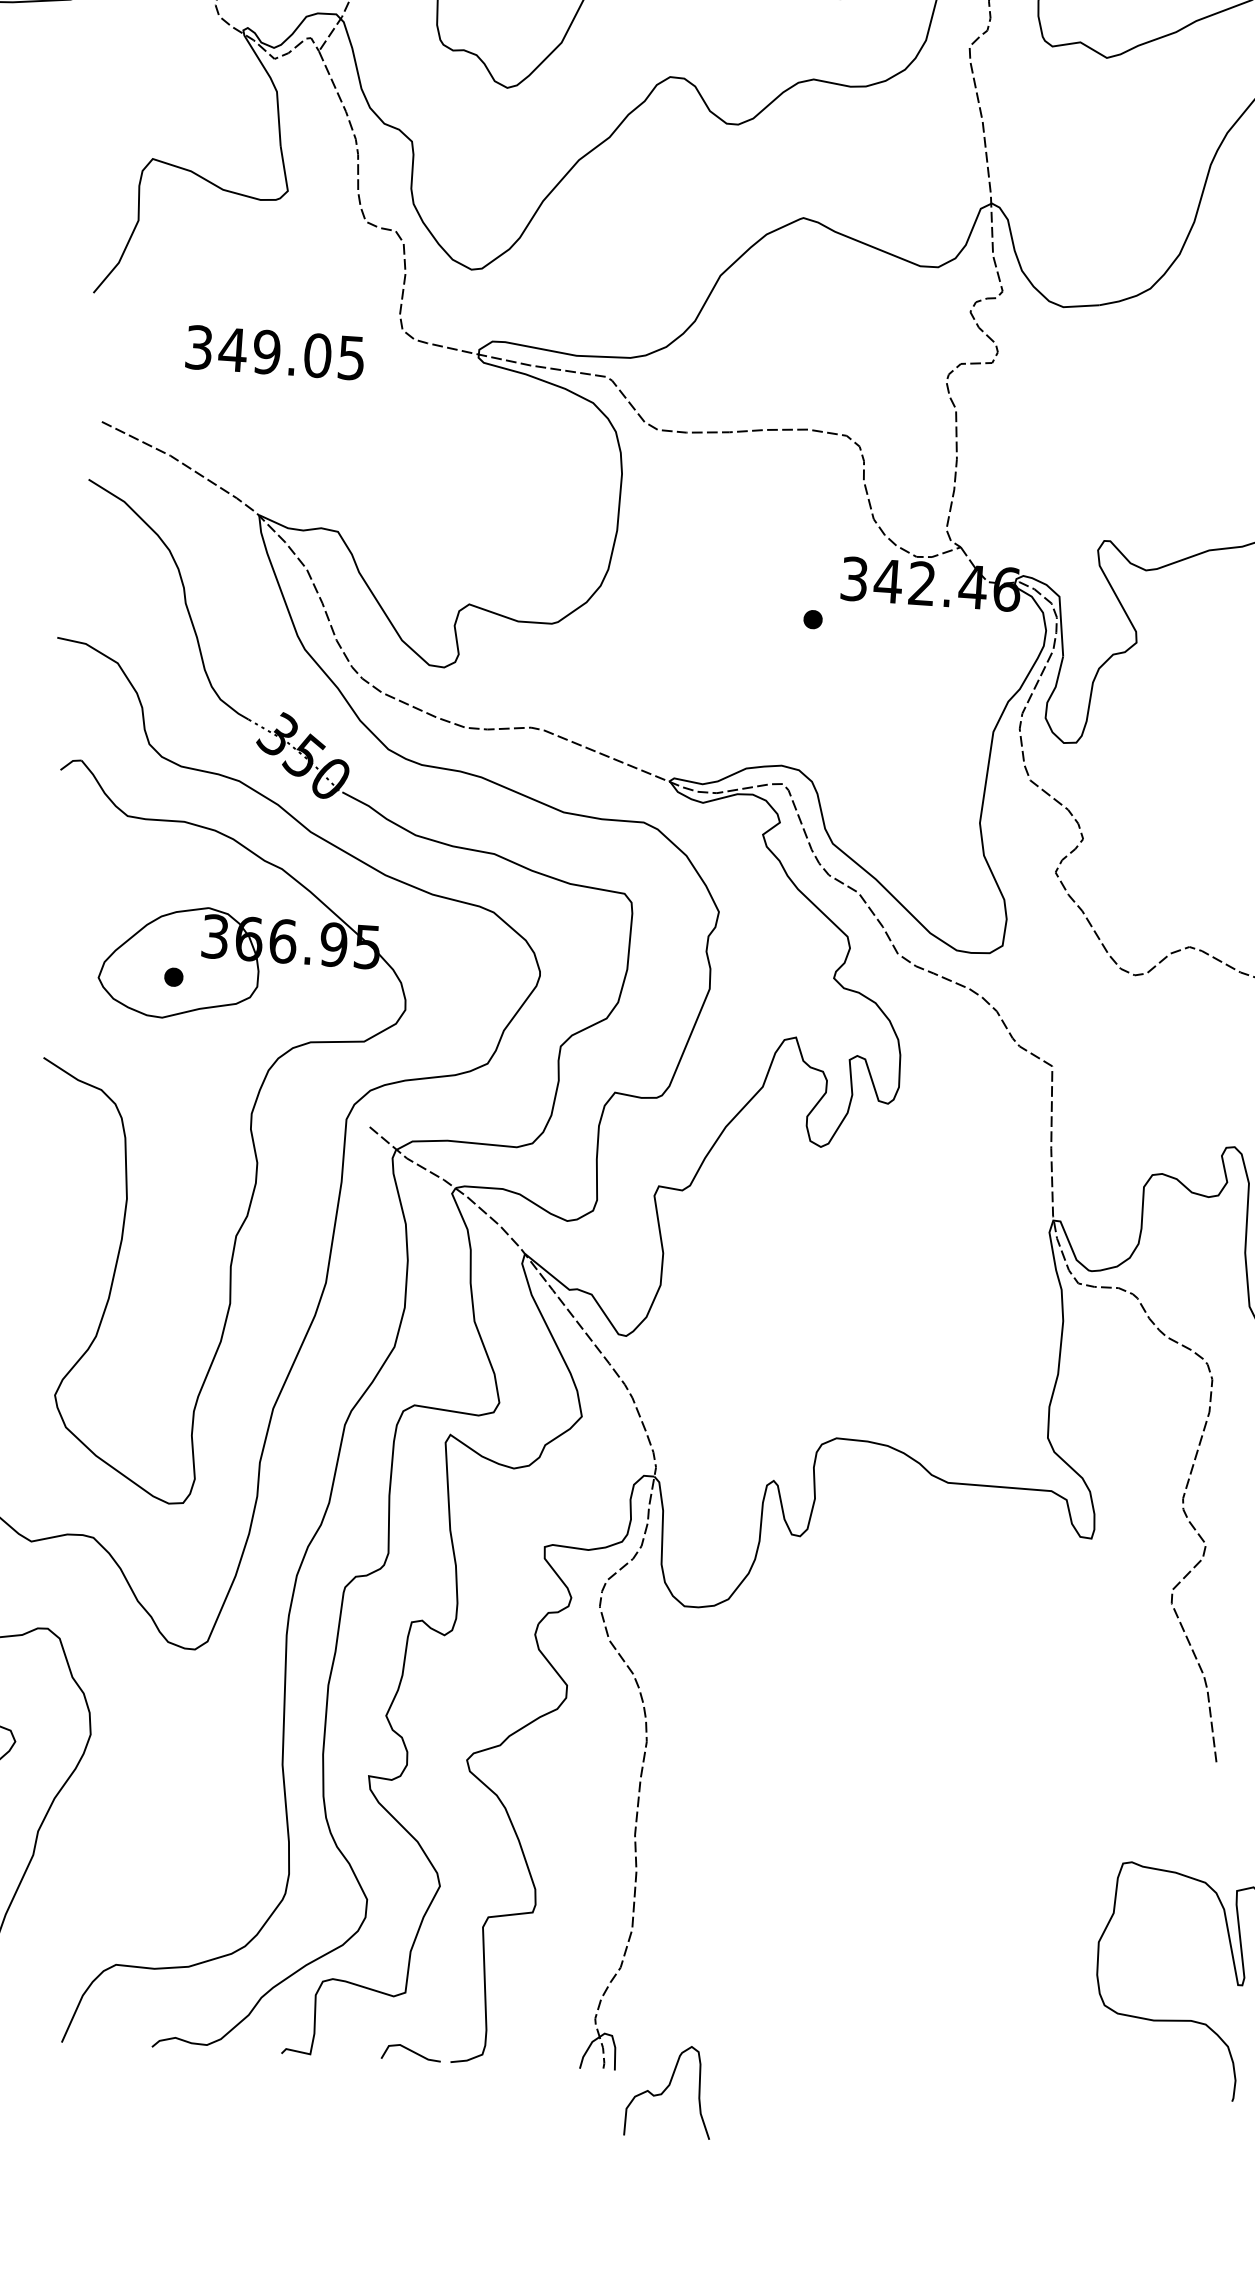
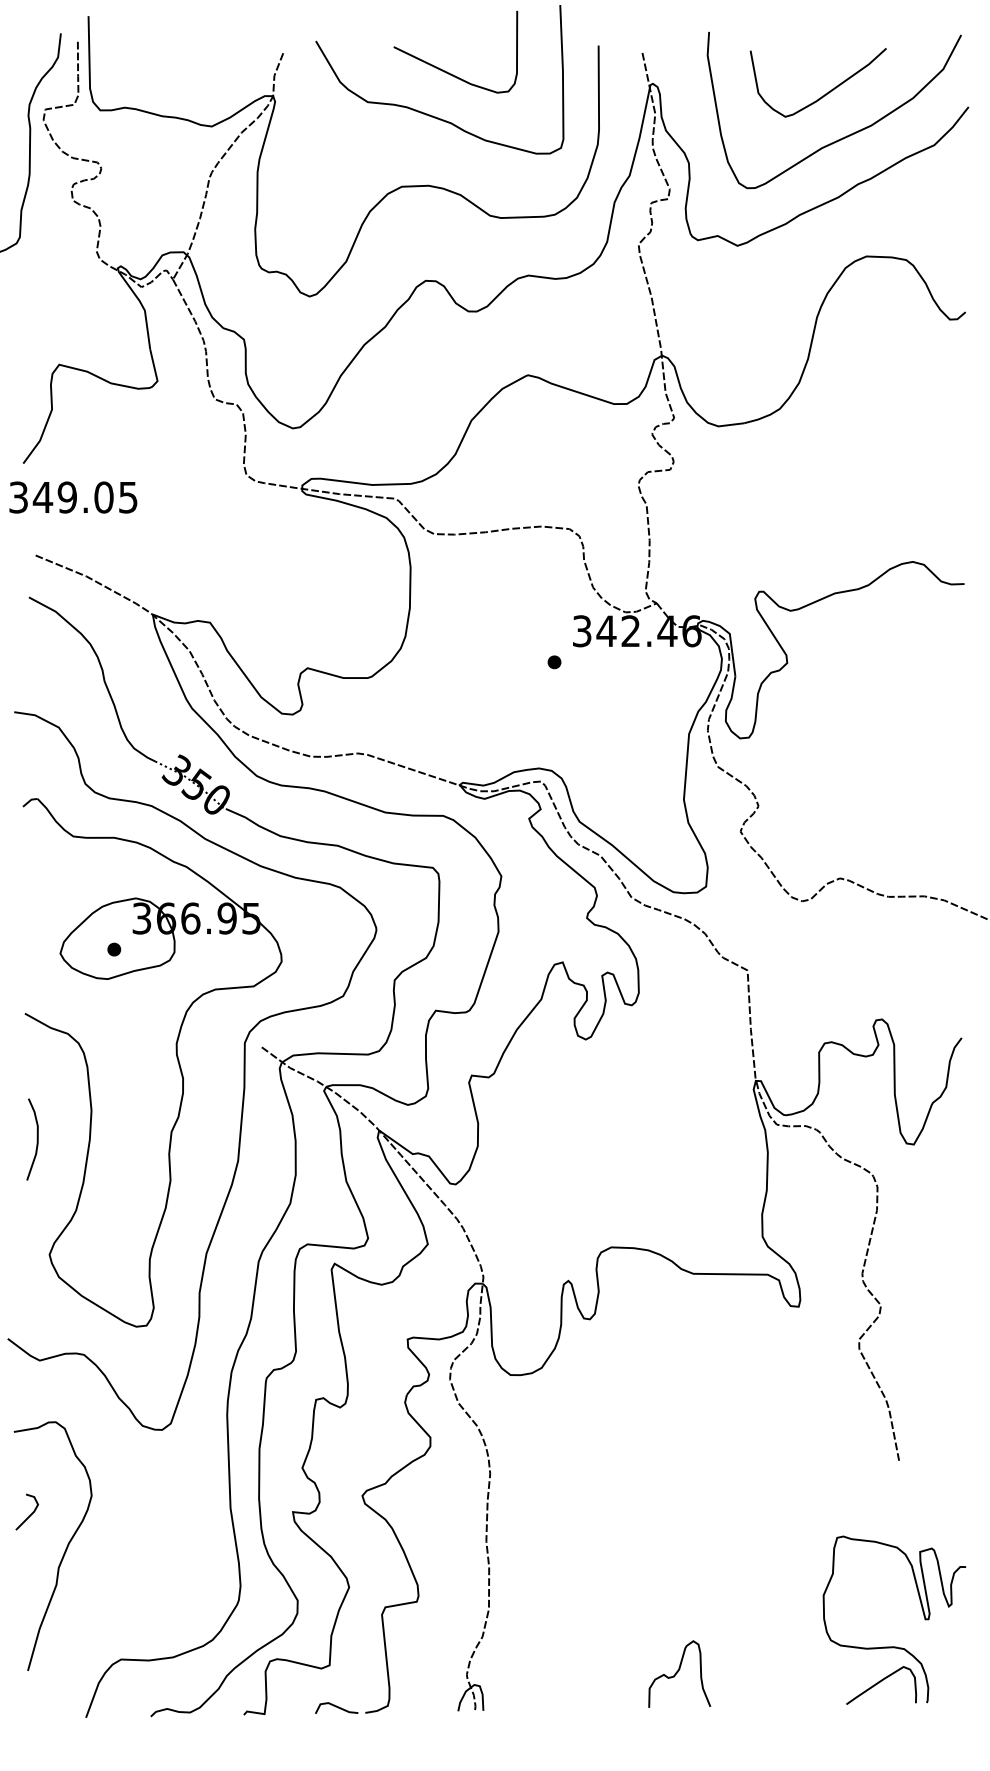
text: (275, 352) -> (73, 497), moved
curve: (47, 1233) -> (36, 1139), added
curve: (1168, 2070) -> (879, 1683), added
curve: (668, 2089) -> (678, 1672), moved

